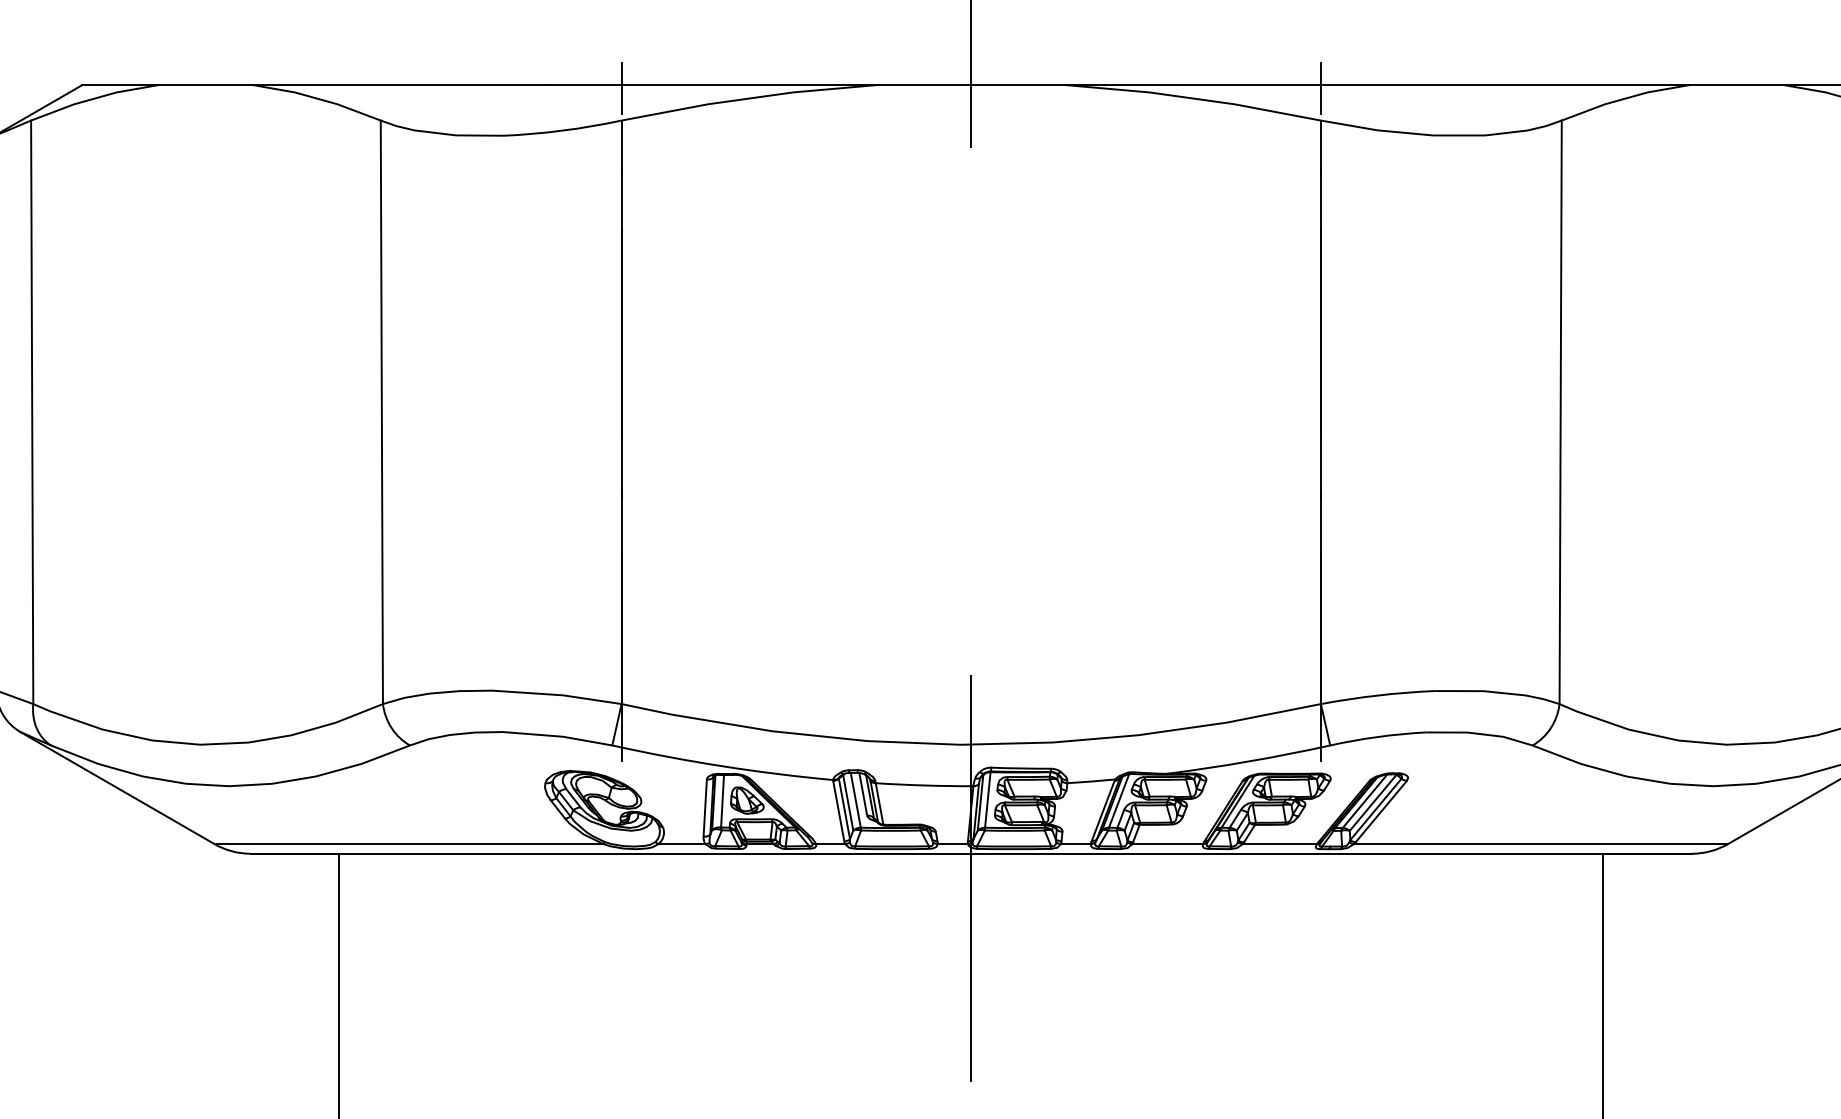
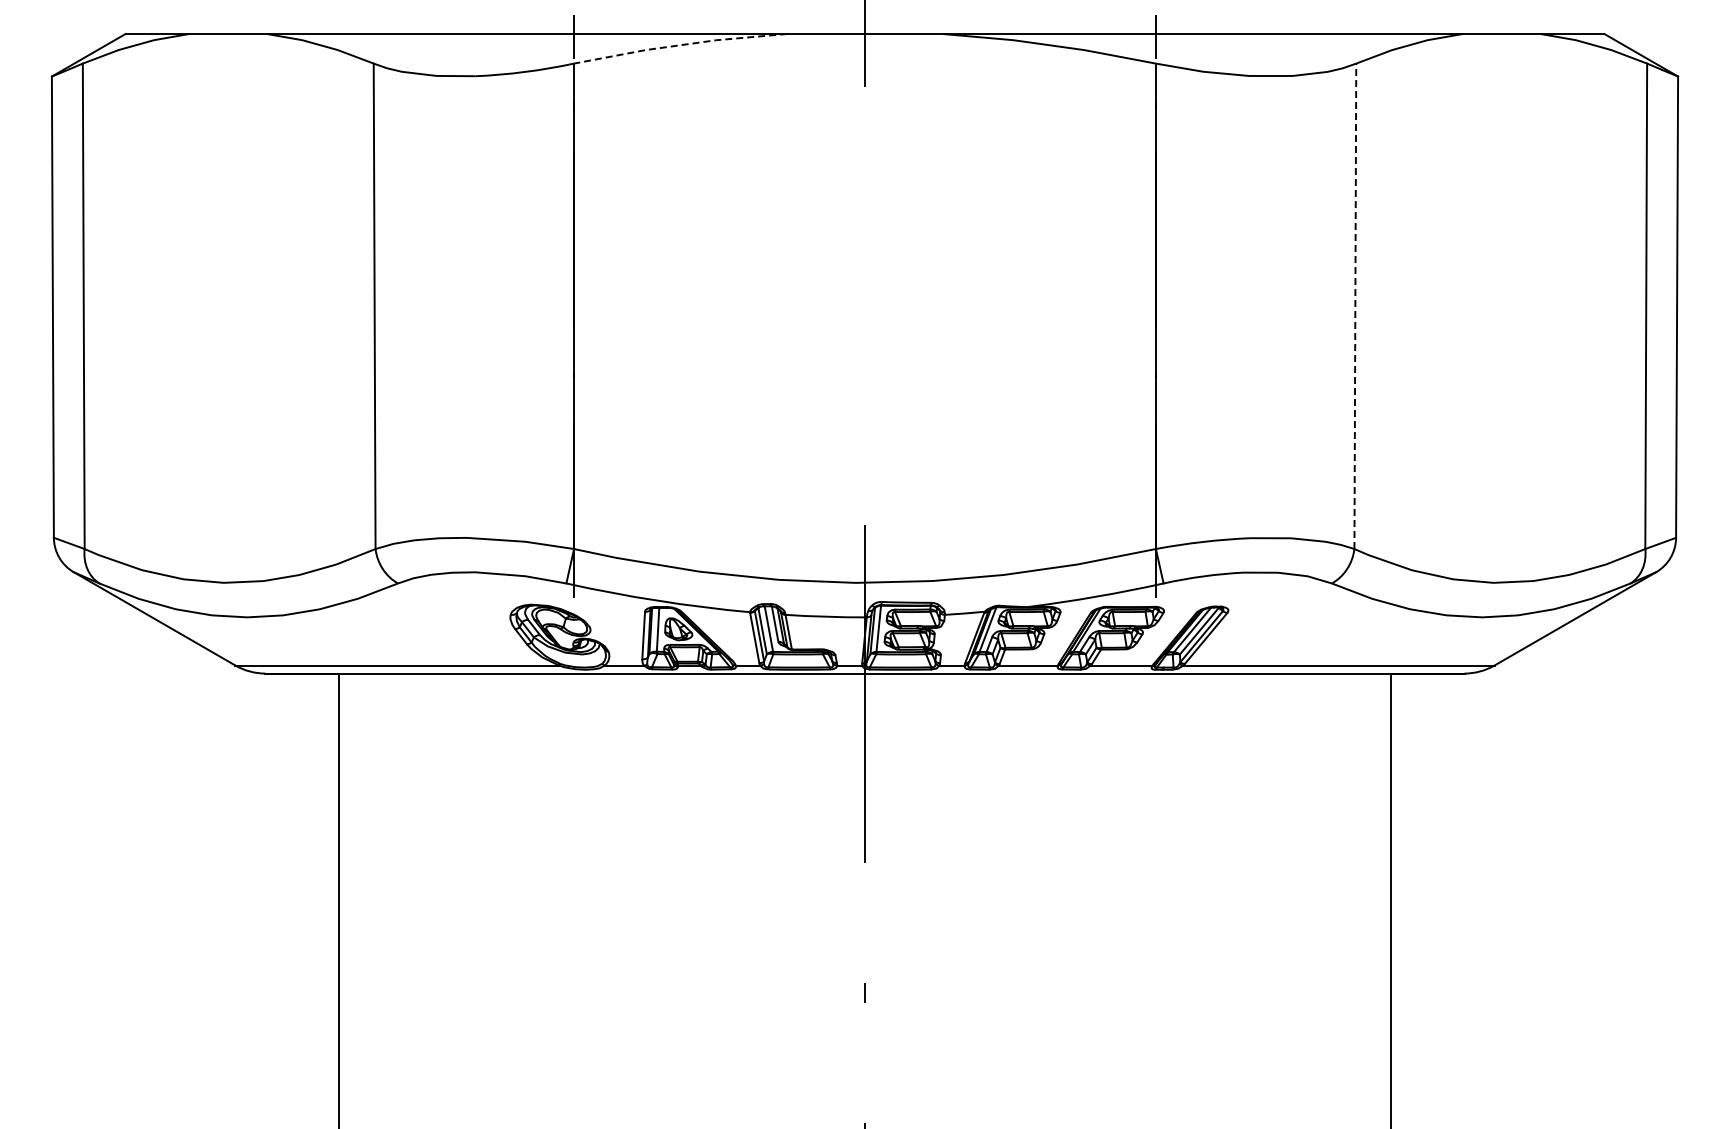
line: (749, 98) -> (680, 45), solid -> dashed
line: (1560, 412) -> (1355, 306), solid -> dashed

